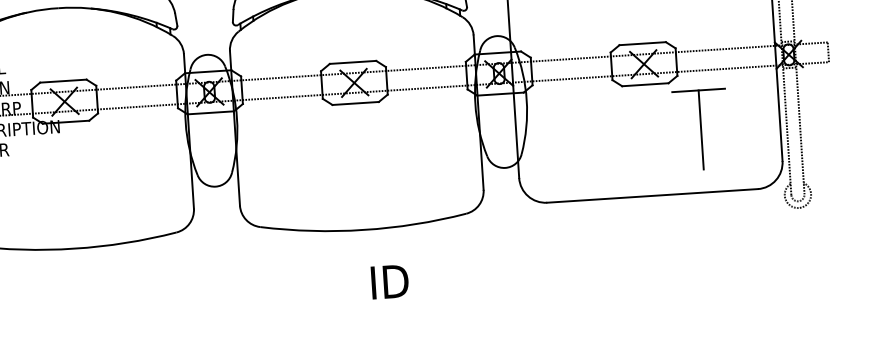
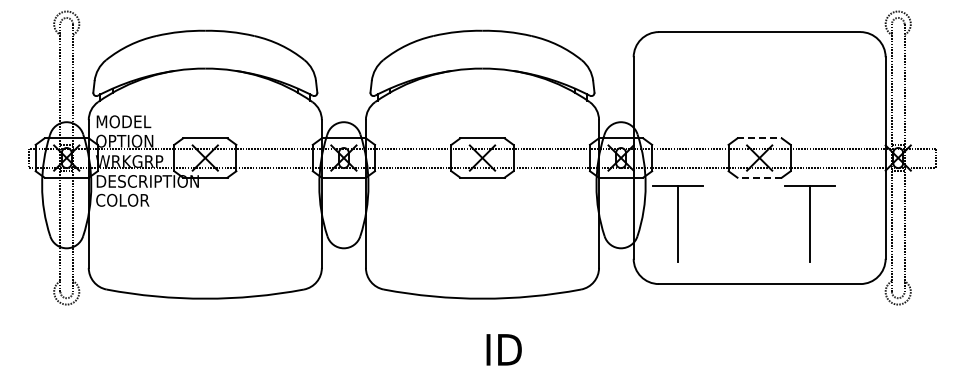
line: (643, 43) -> (760, 138), solid -> dashed
line: (645, 84) -> (759, 177), solid -> dashed
part: (562, 138) -> (677, 223), added

